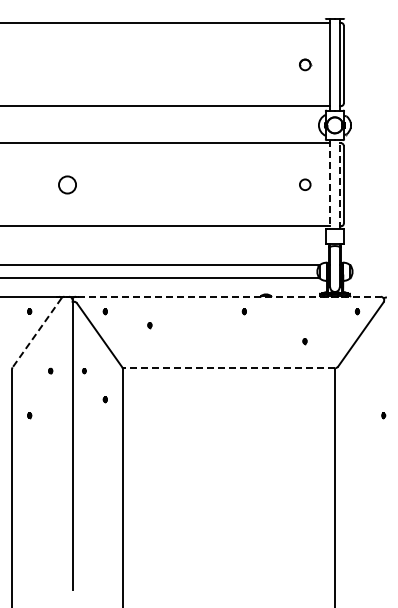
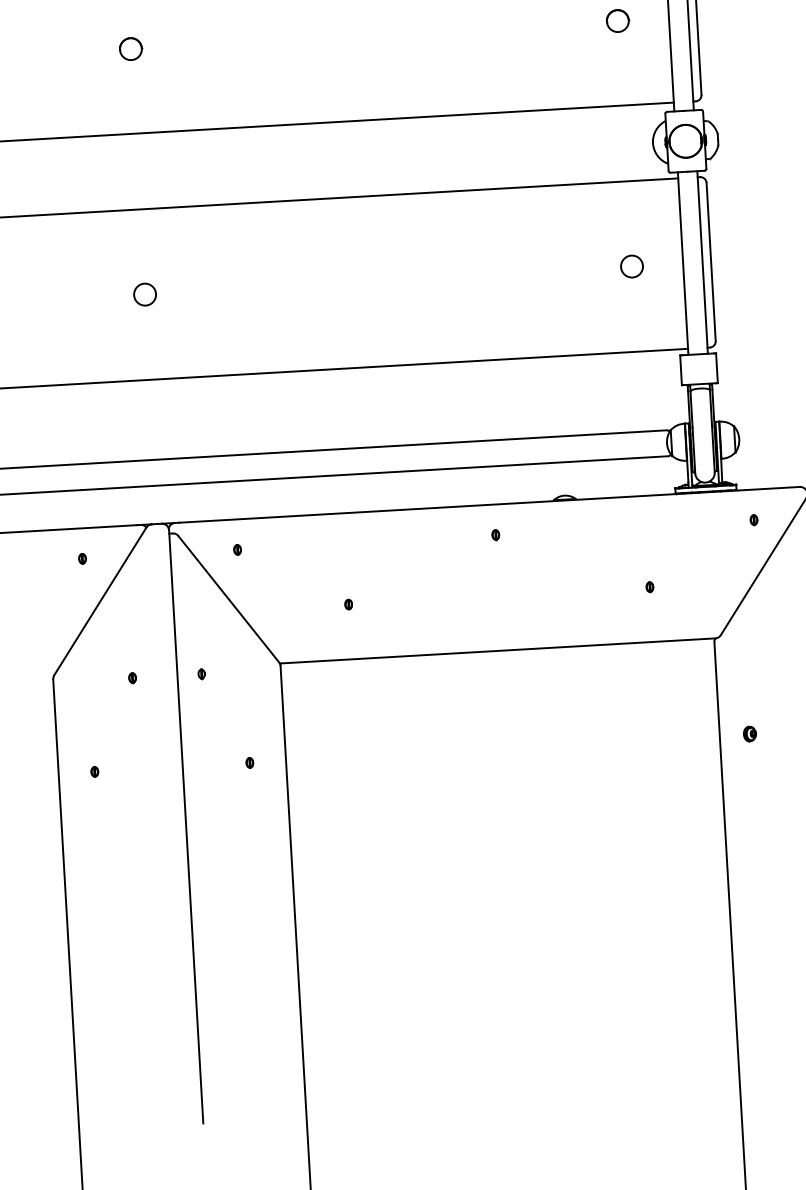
part: (67, 64) -> (130, 48), added
circle: (67, 184) -> (145, 294), size x0.62
line: (330, 184) -> (683, 262), dashed -> solid
line: (339, 184) -> (702, 261), dashed -> solid
line: (229, 296) -> (490, 504), dashed -> solid
part: (243, 311) -> (493, 534), moved
part: (149, 325) -> (347, 604), moved
line: (36, 333) -> (99, 602), dashed -> solid
line: (228, 368) -> (496, 651), dashed -> solid
part: (104, 399) -> (248, 762), moved
part: (349, 415) -> (749, 733), added

